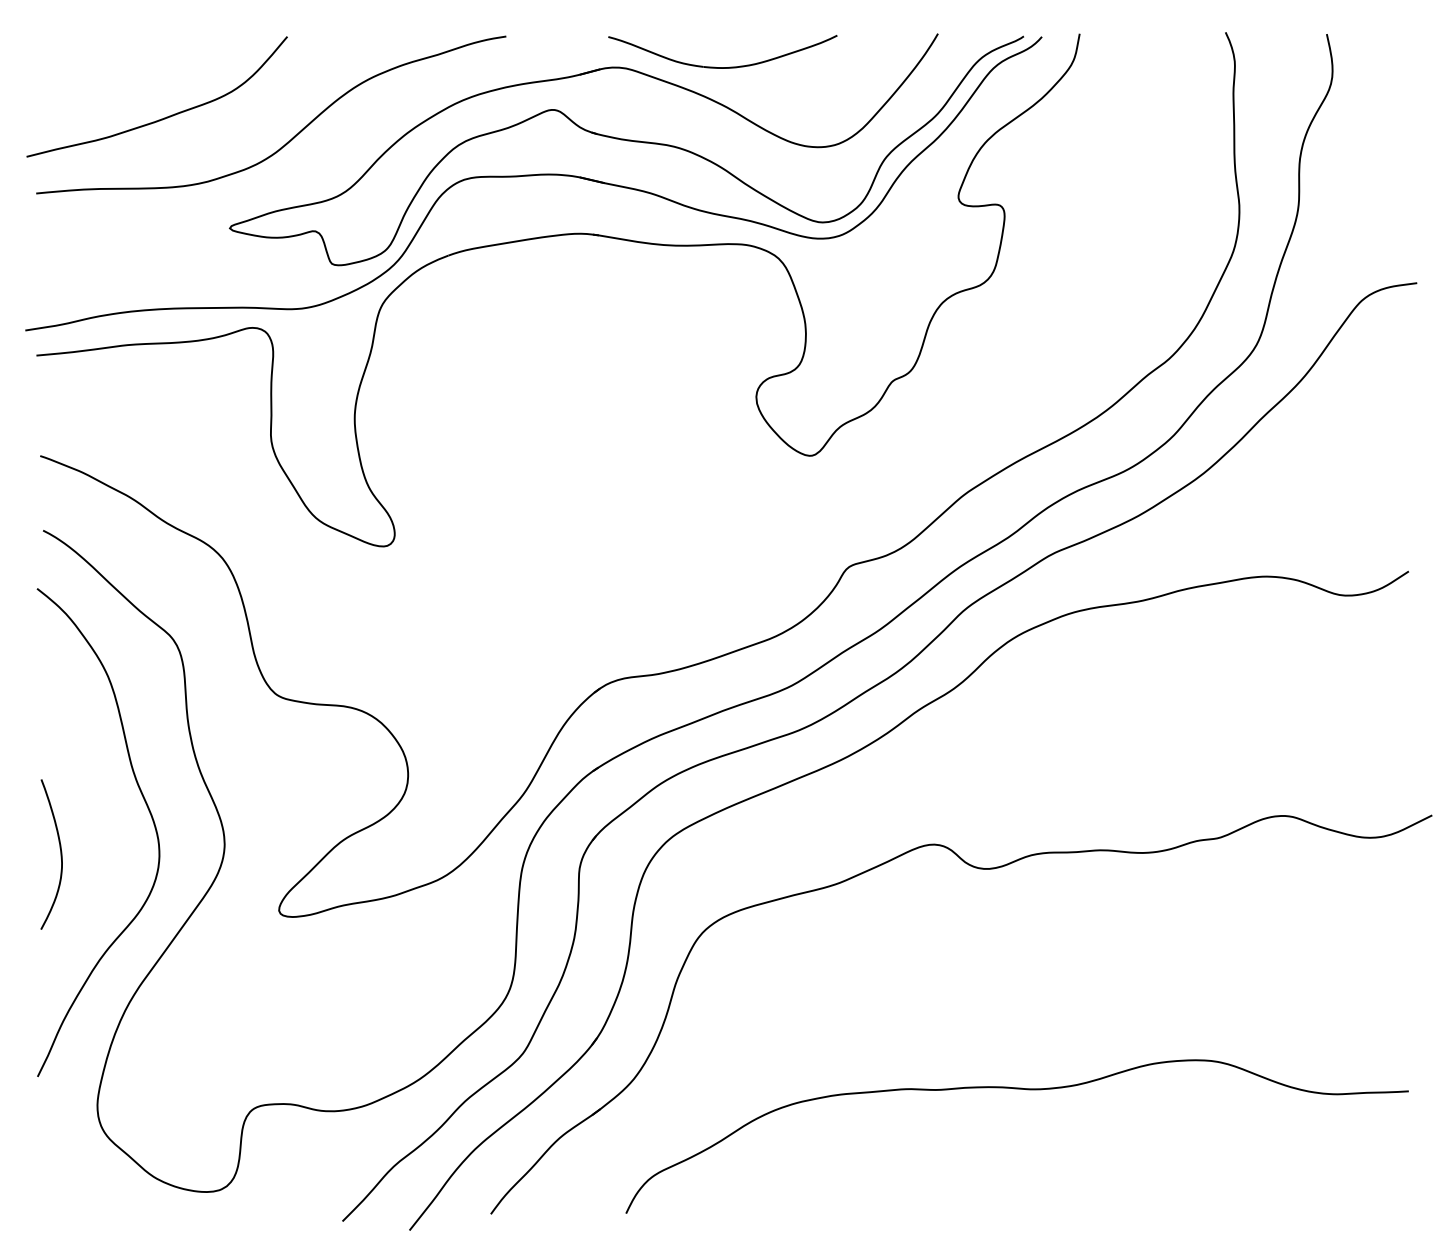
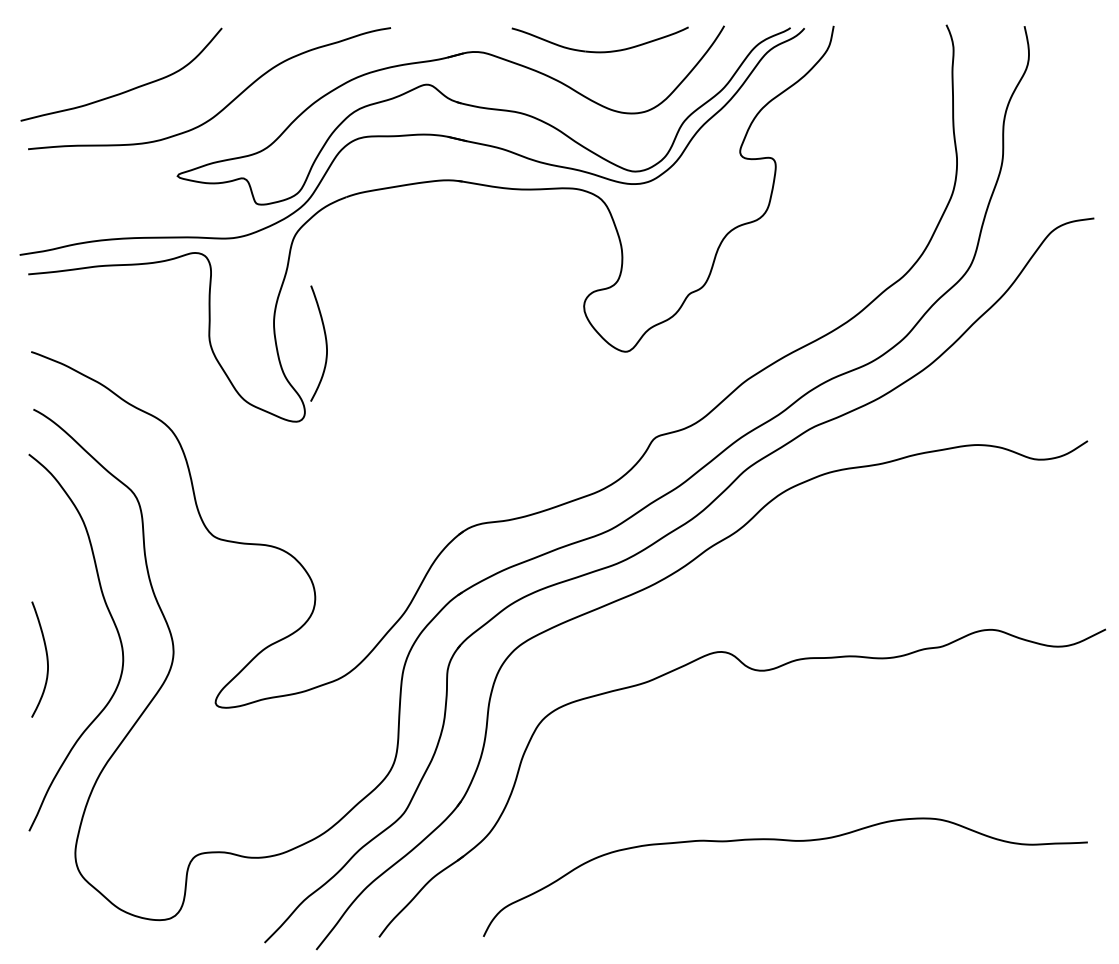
part: (721, 66) -> (599, 51), moved
curve: (421, 445) -> (325, 343), added

